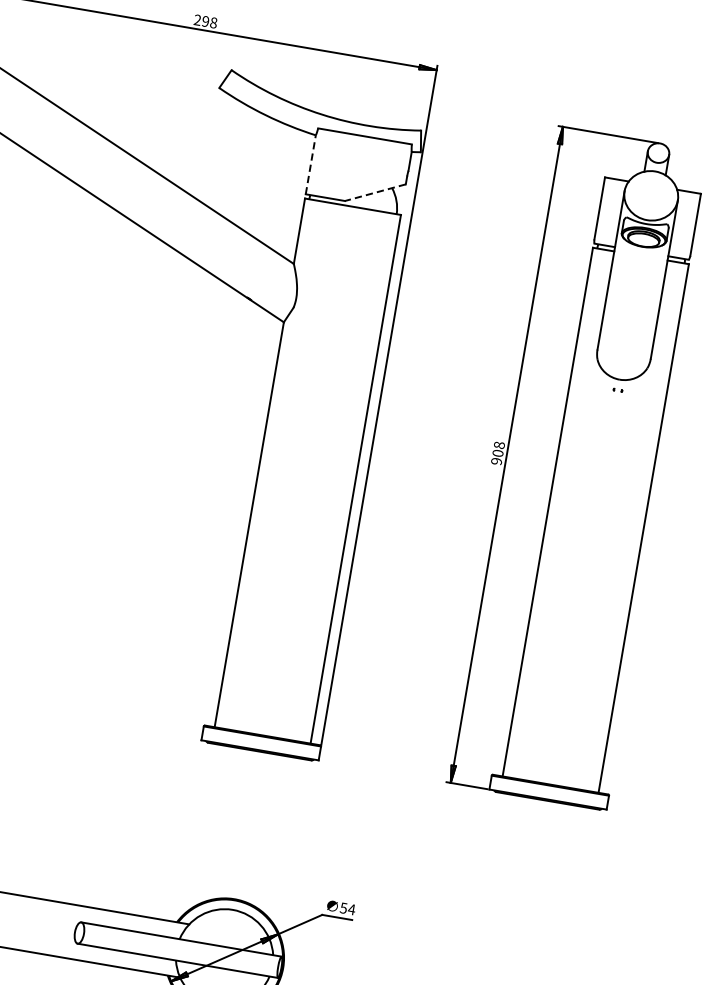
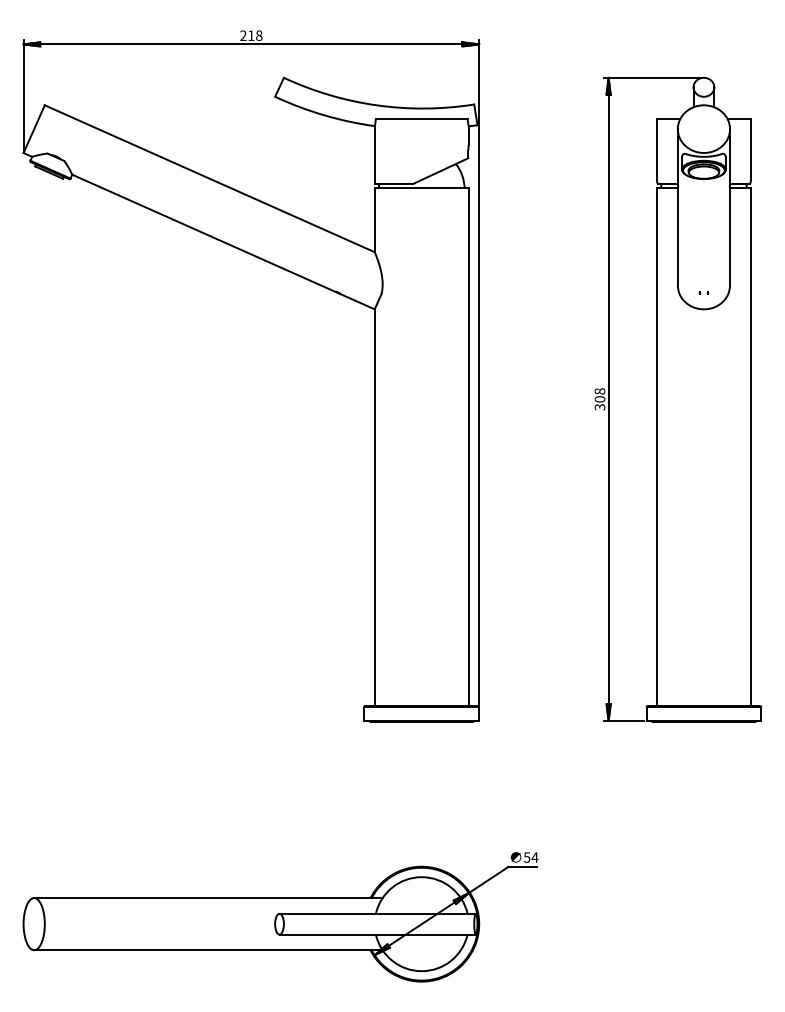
text: (205, 21) -> (251, 35), 298 -> 218
line: (310, 165) -> (374, 155), dashed -> solid
line: (375, 193) -> (440, 171), dashed -> solid
part: (617, 389) -> (703, 292), moved
text: (497, 461) -> (600, 407), 908 -> 308

